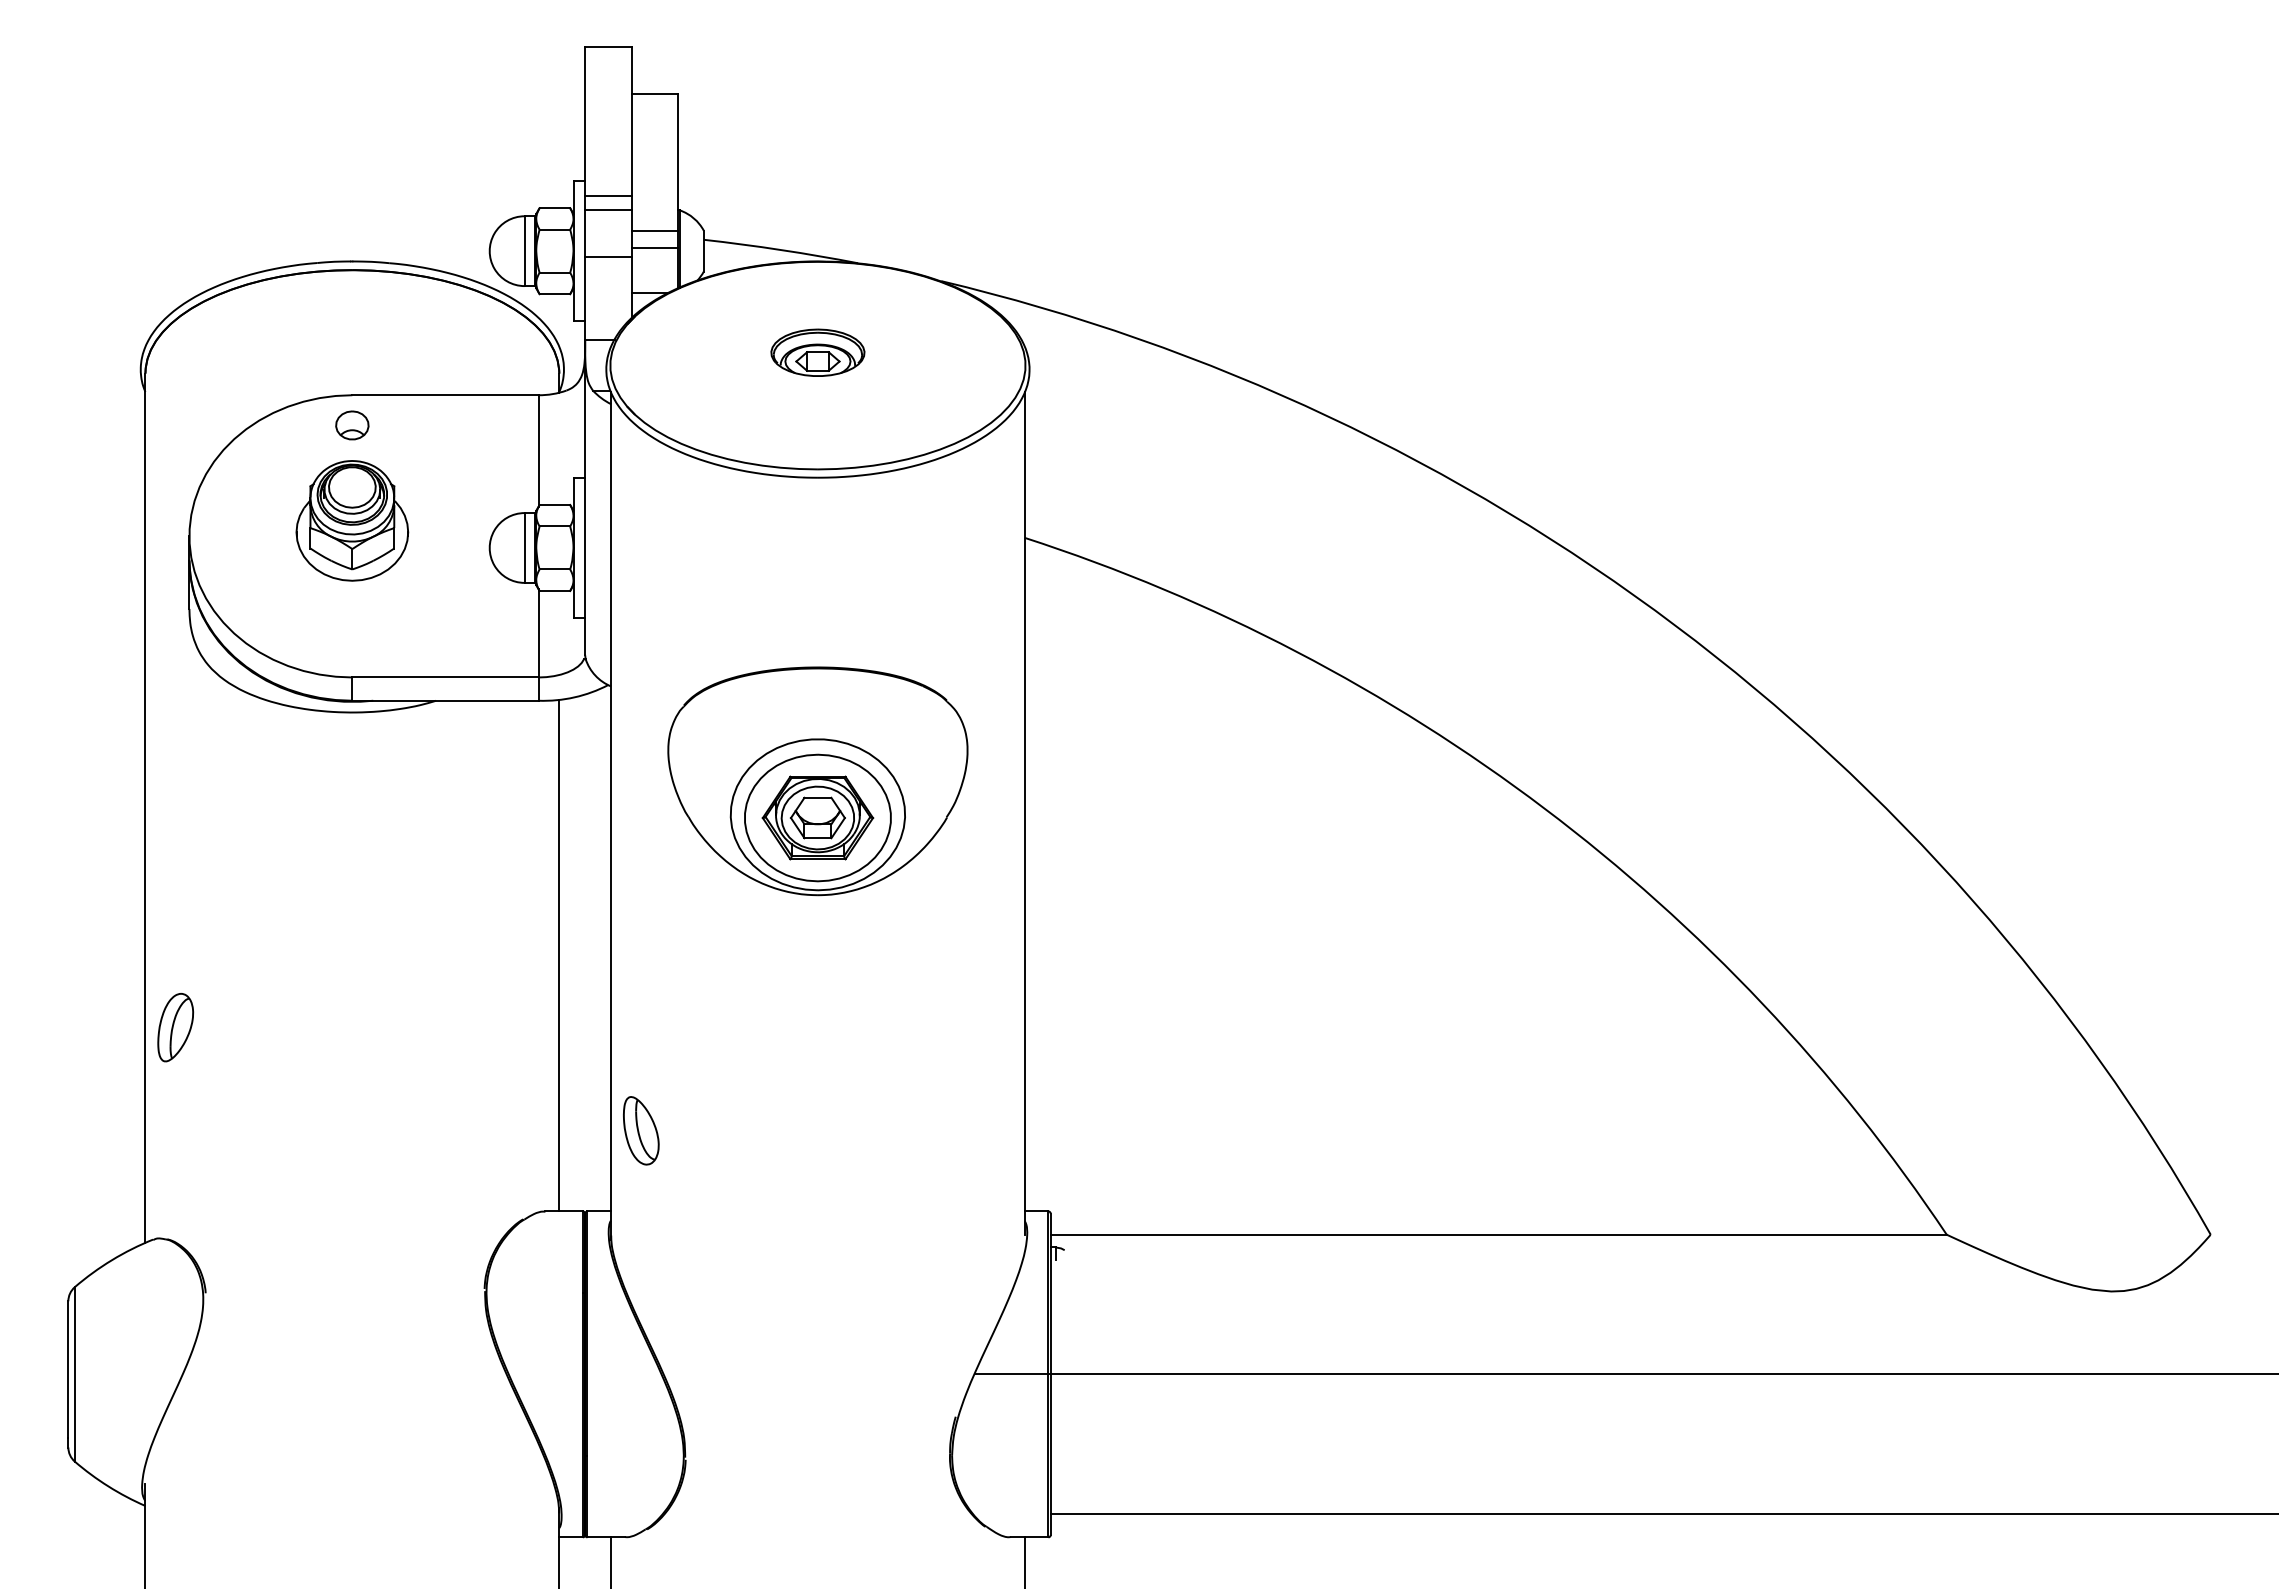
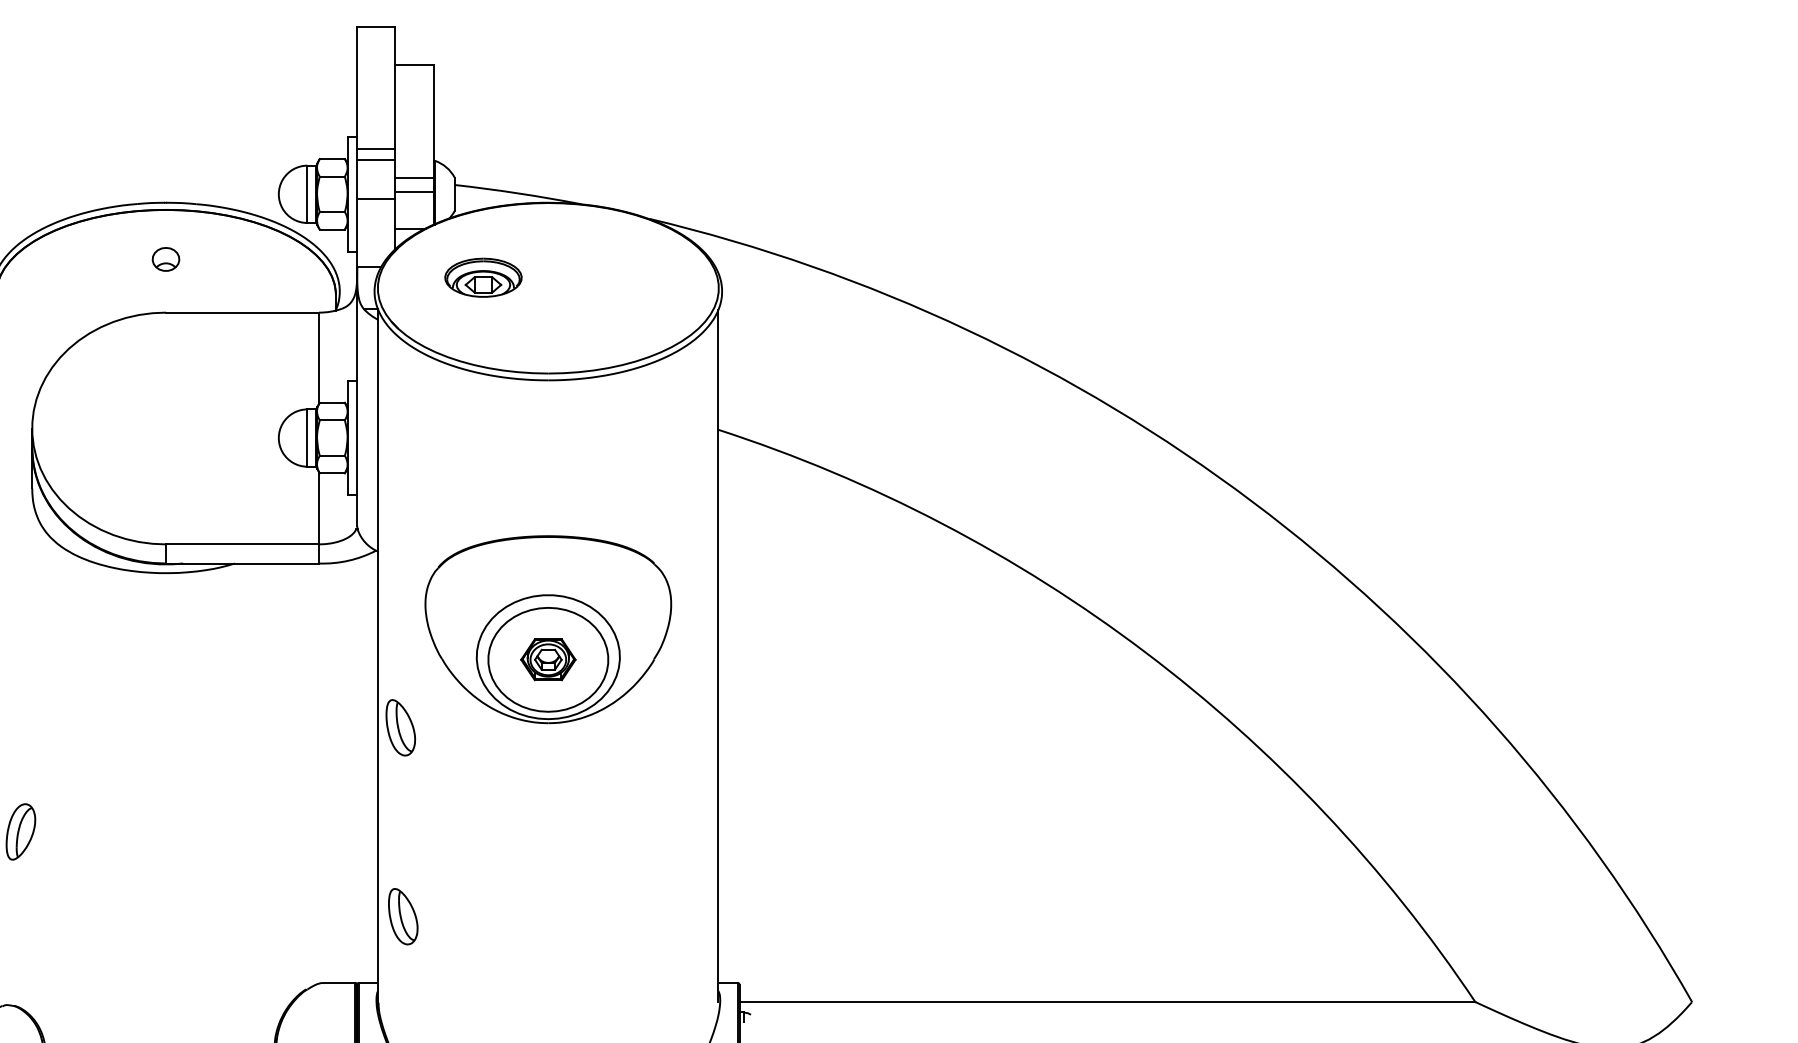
part: (817, 352) -> (483, 277), moved
part: (352, 425) -> (166, 259), moved
part: (352, 520) -> (166, 415), removed
part: (817, 817) -> (547, 659), size x0.6
part: (638, 900) -> (400, 727), added
line: (559, 955) -> (336, 772), removed

